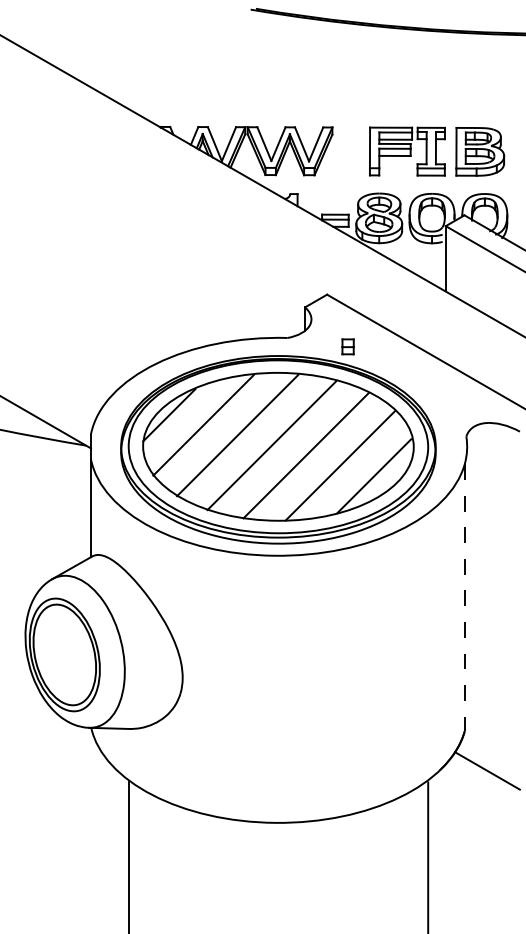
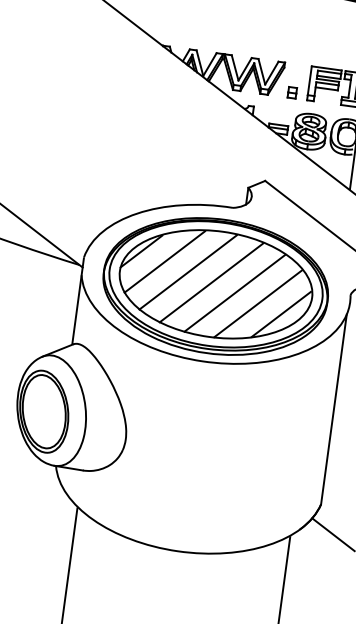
part: (347, 346) -> (291, 92), moved
line: (464, 597) -> (333, 409), dashed -> solid

